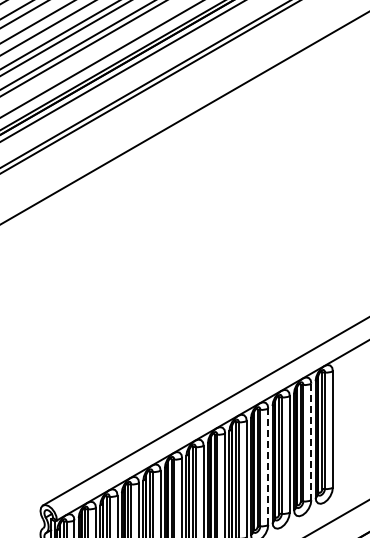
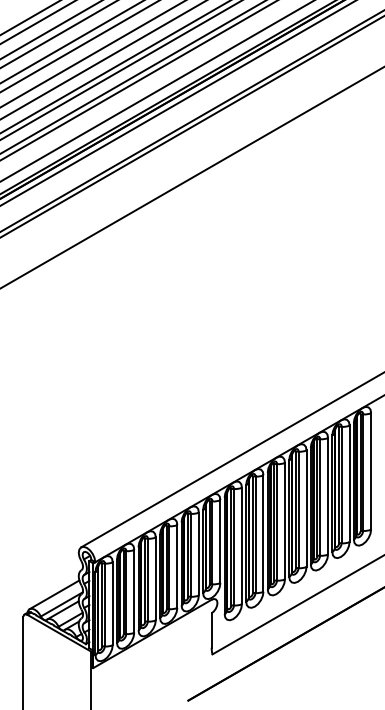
line: (311, 442) -> (349, 484), dashed -> solid
line: (268, 467) -> (306, 509), dashed -> solid

